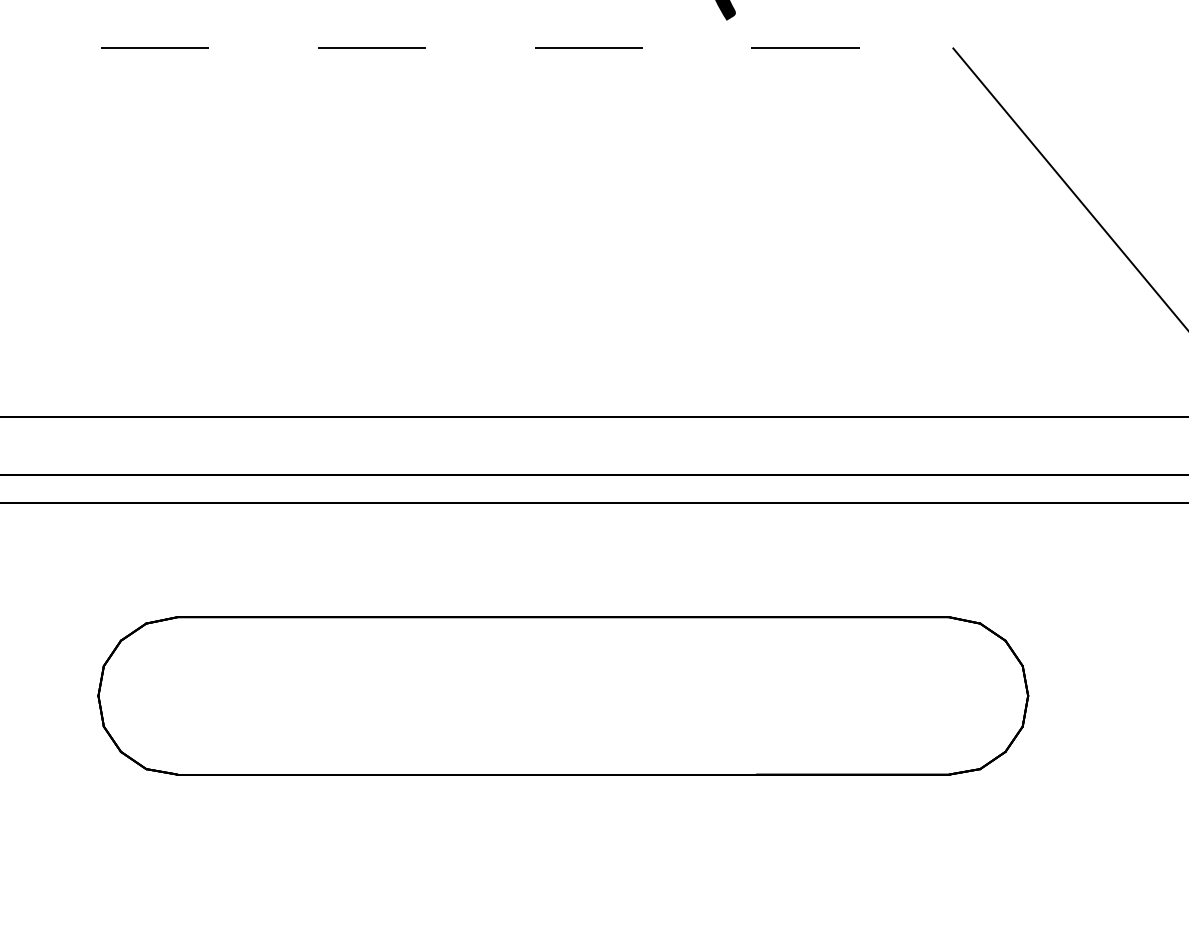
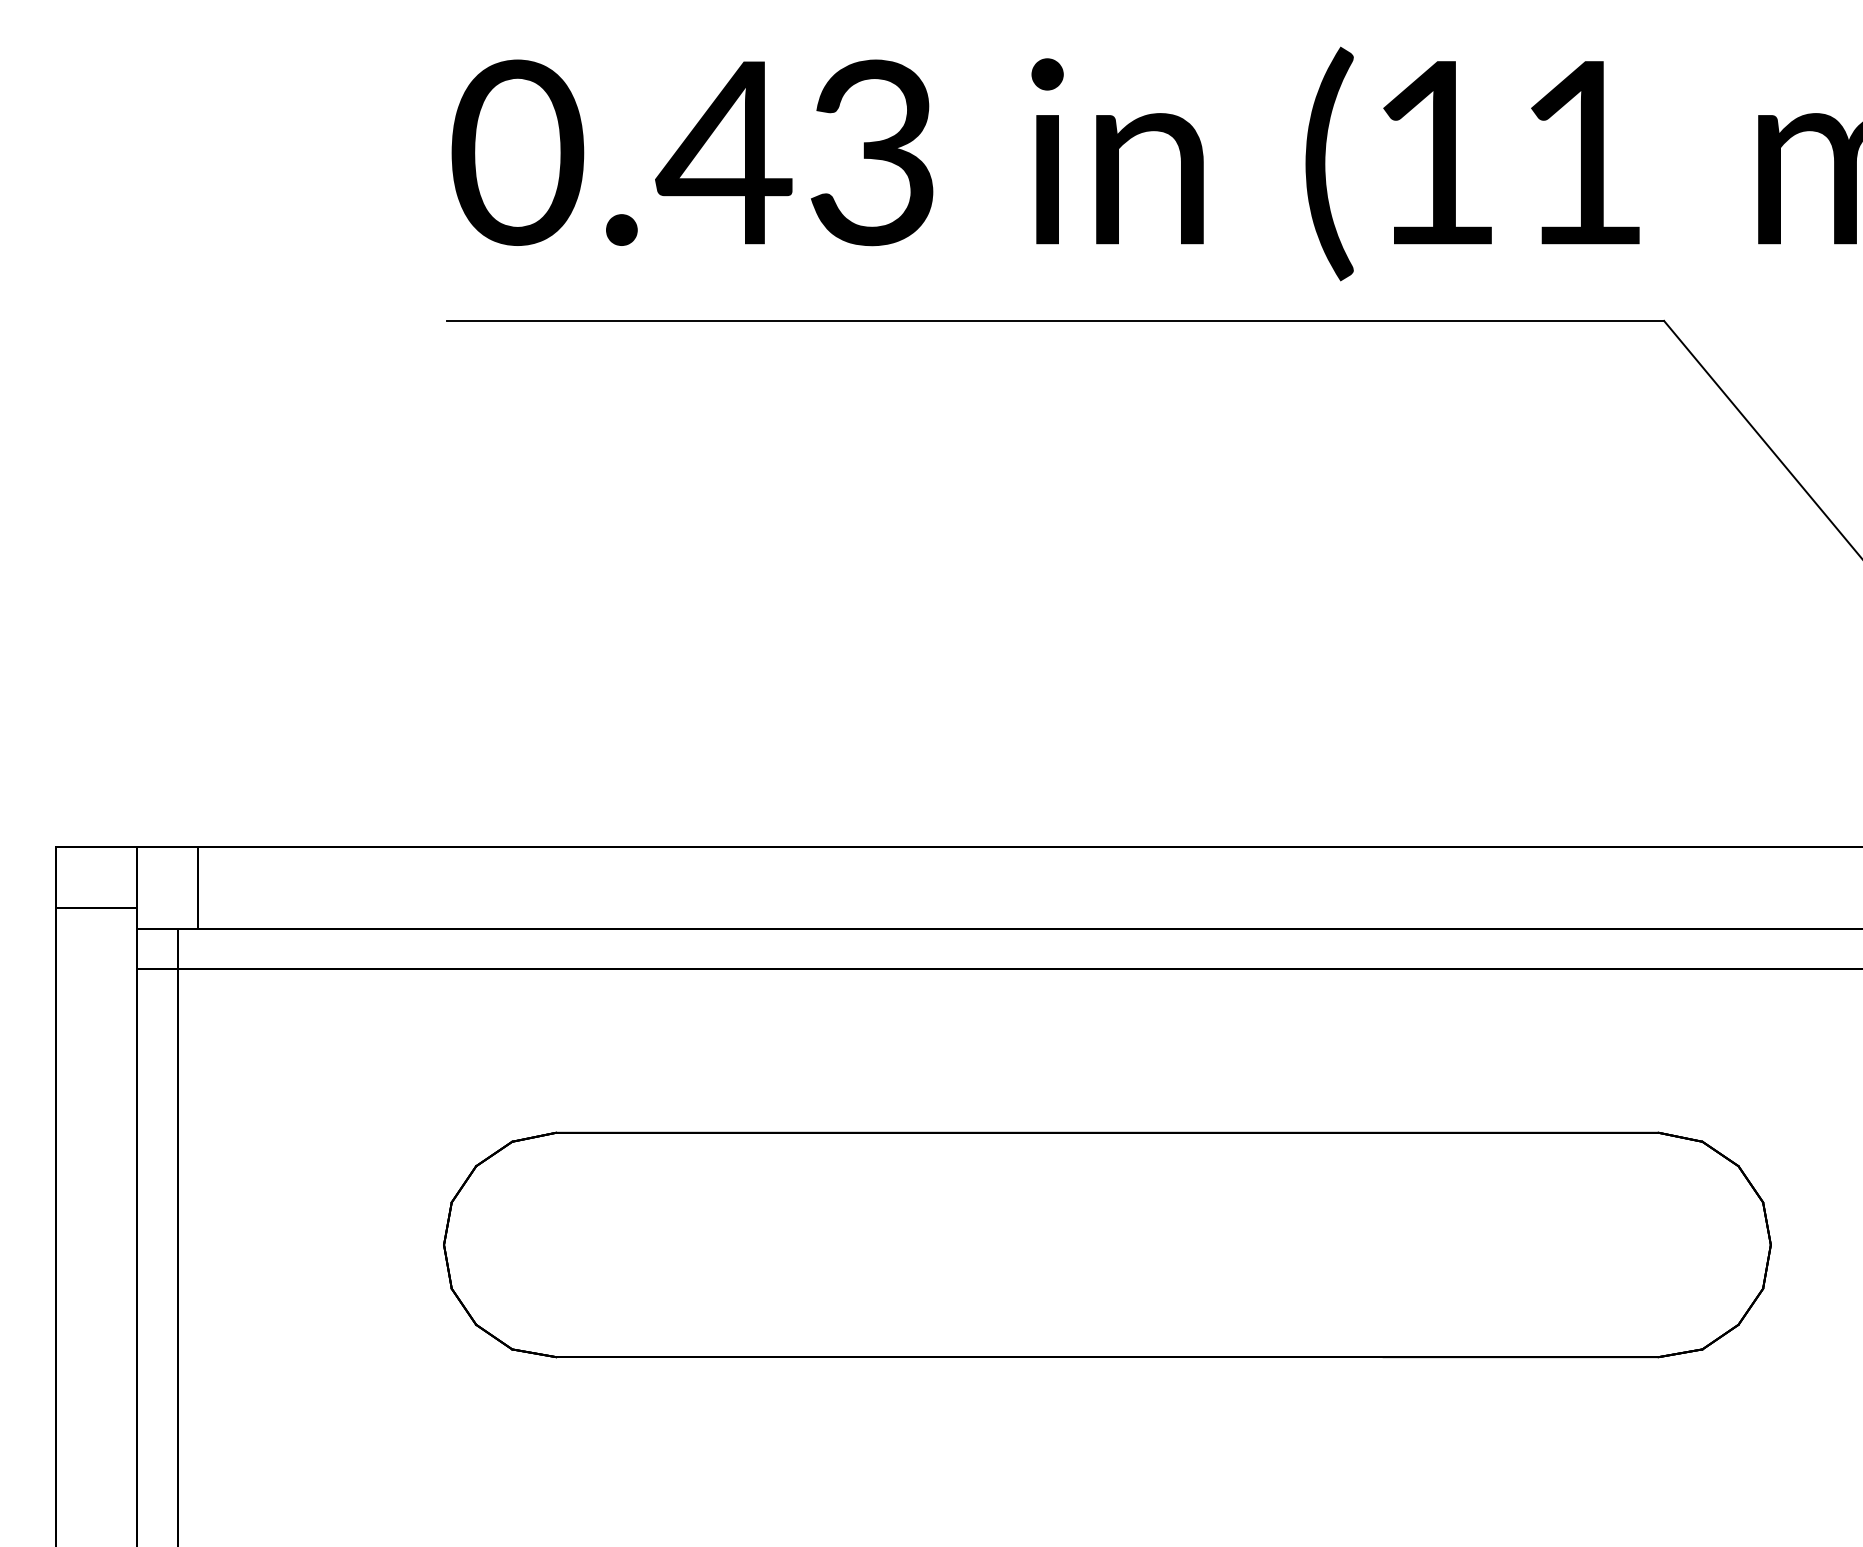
line: (527, 48) -> (1056, 320), dashed -> solid

